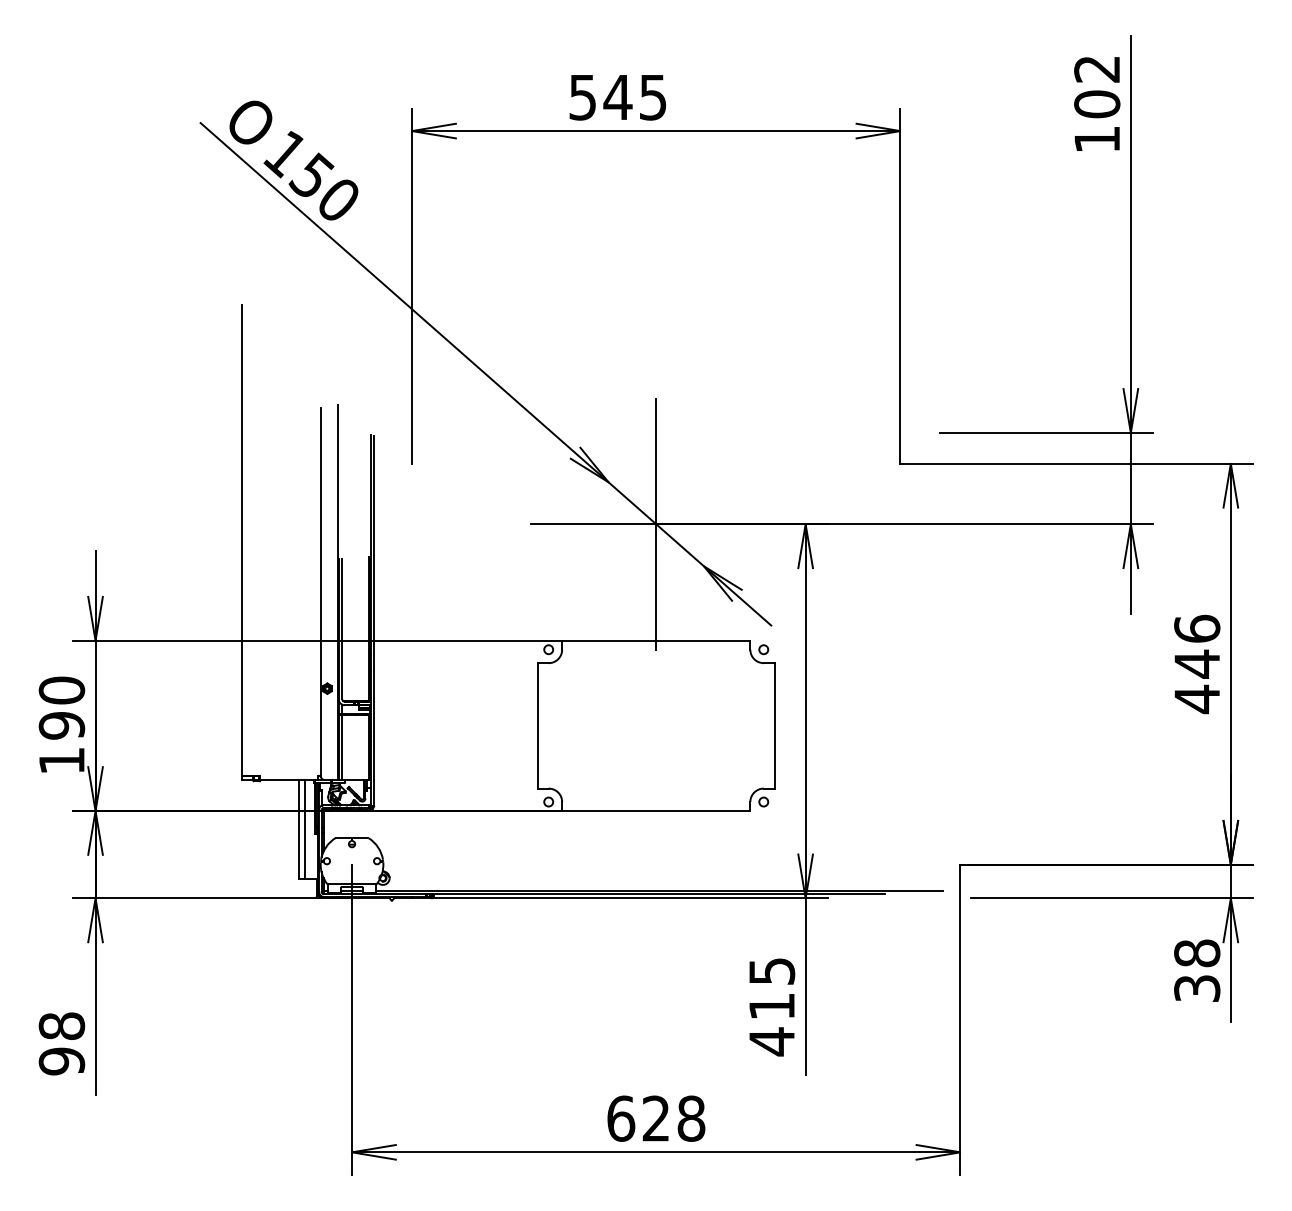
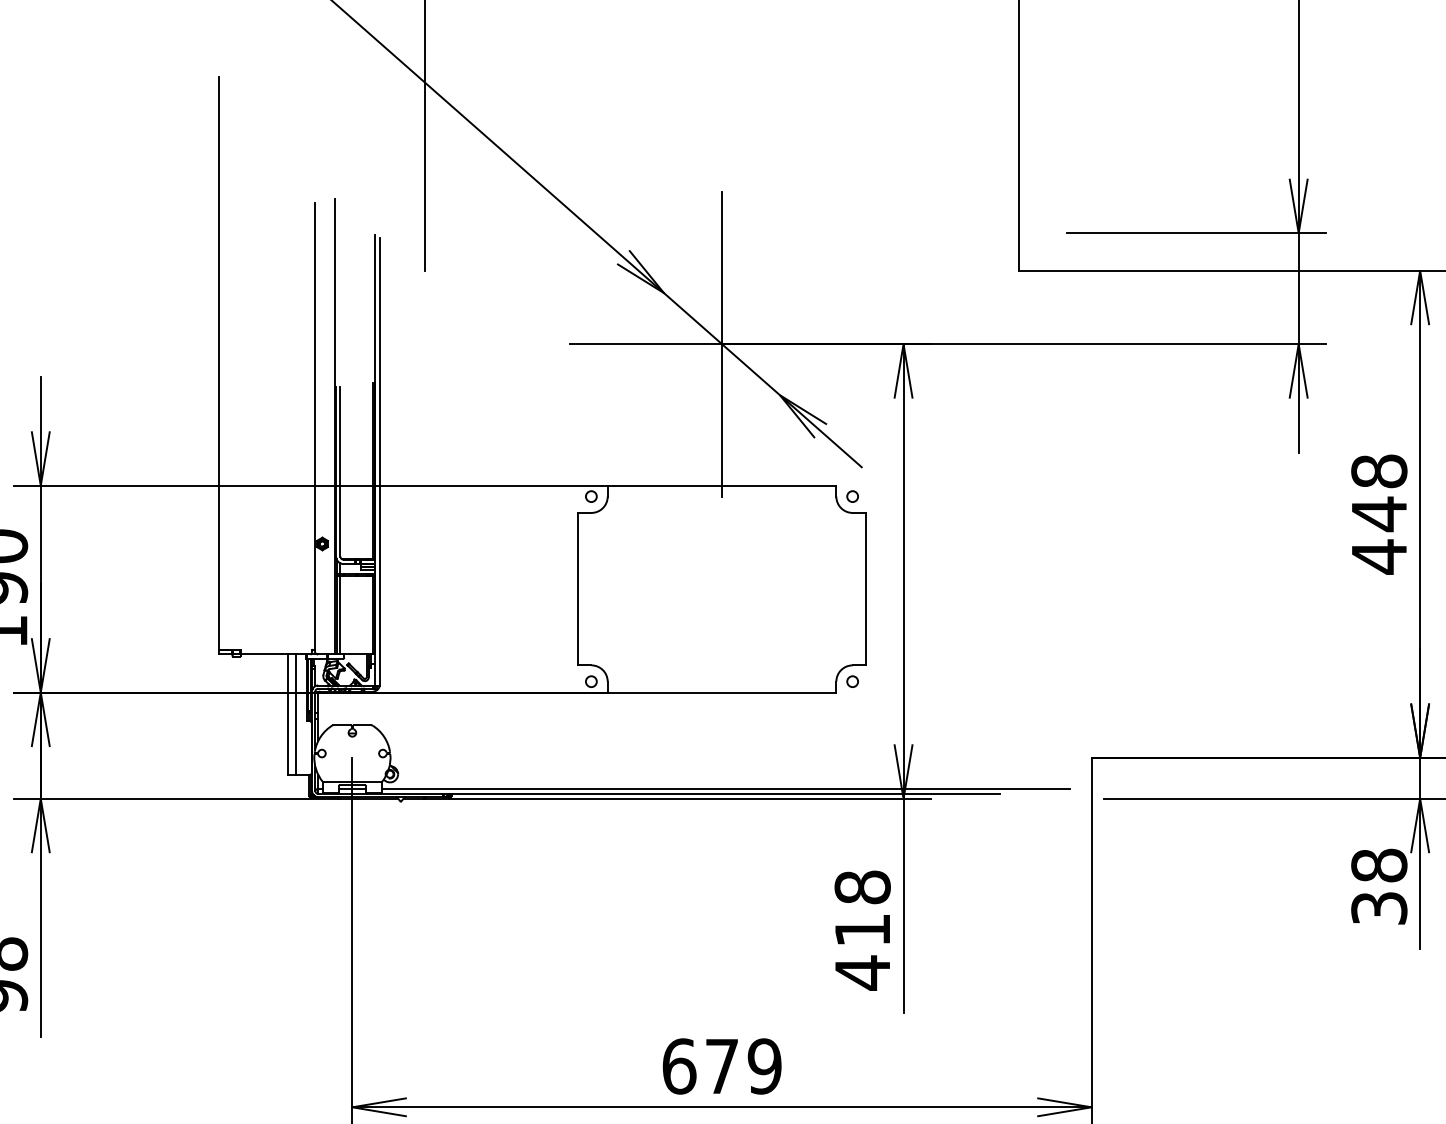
text: (1197, 628) -> (1379, 470), 446 -> 448
text: (771, 971) -> (862, 887), 415 -> 418
text: (673, 1118) -> (742, 1066), 628 -> 679

